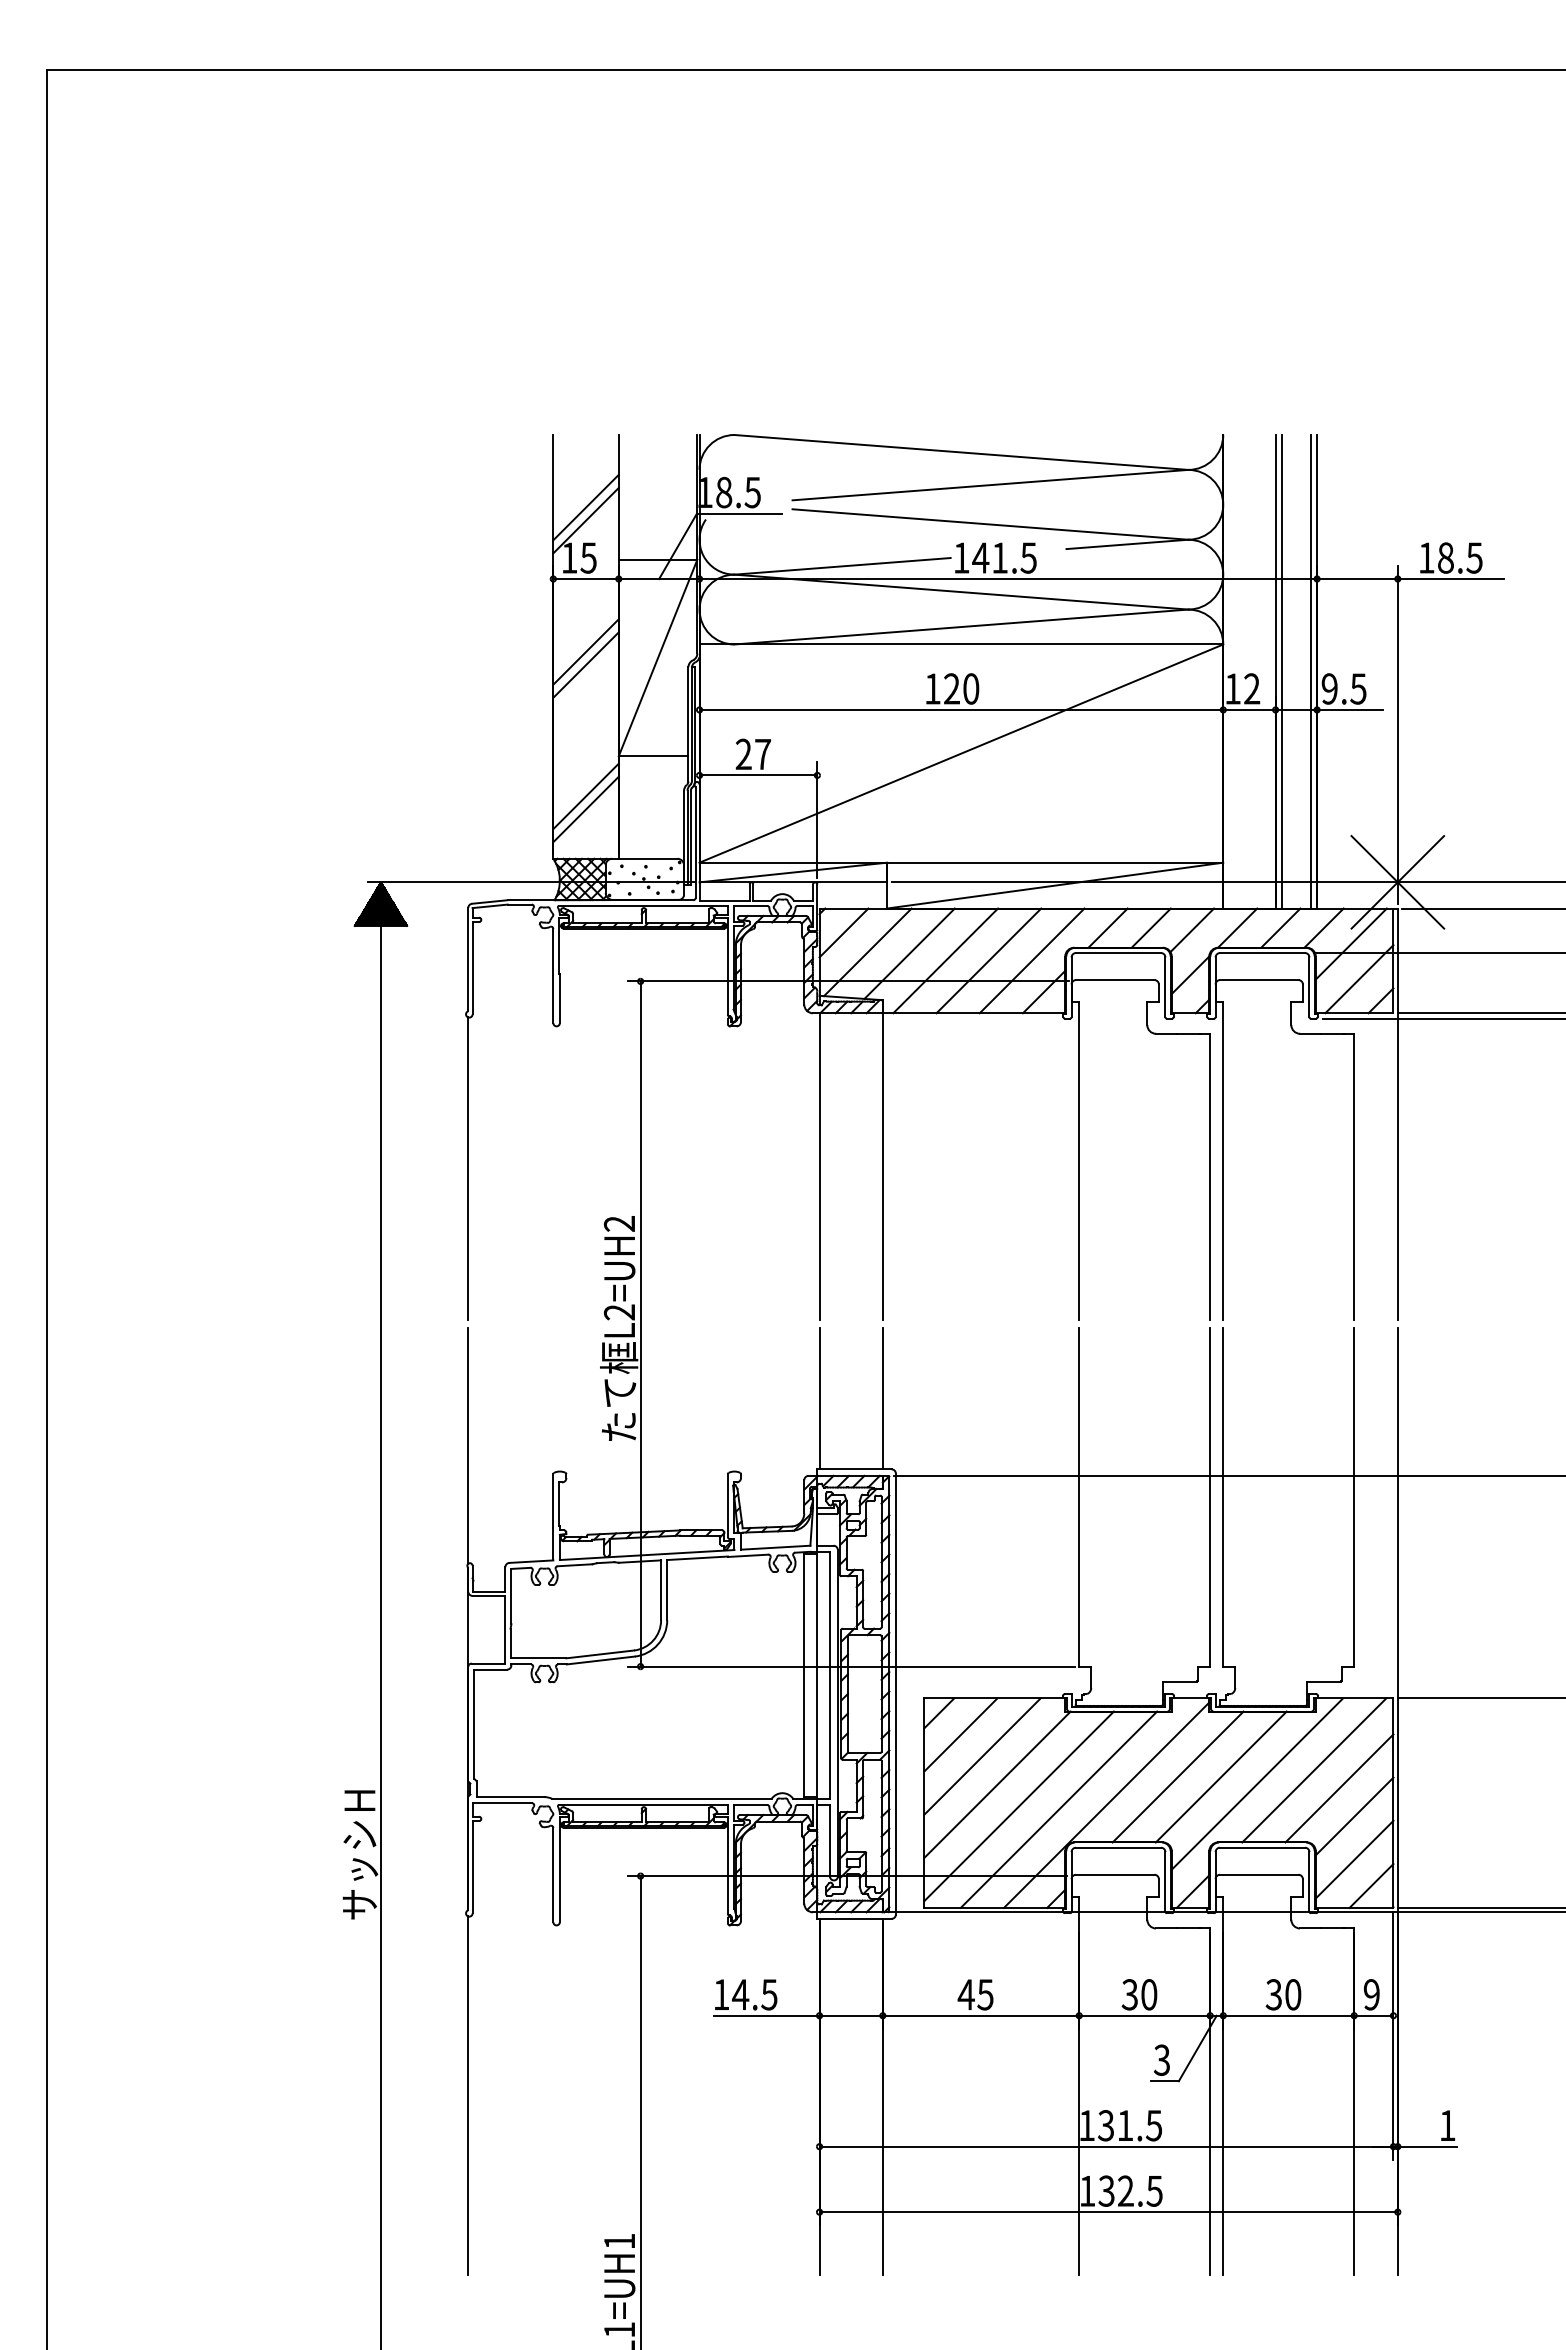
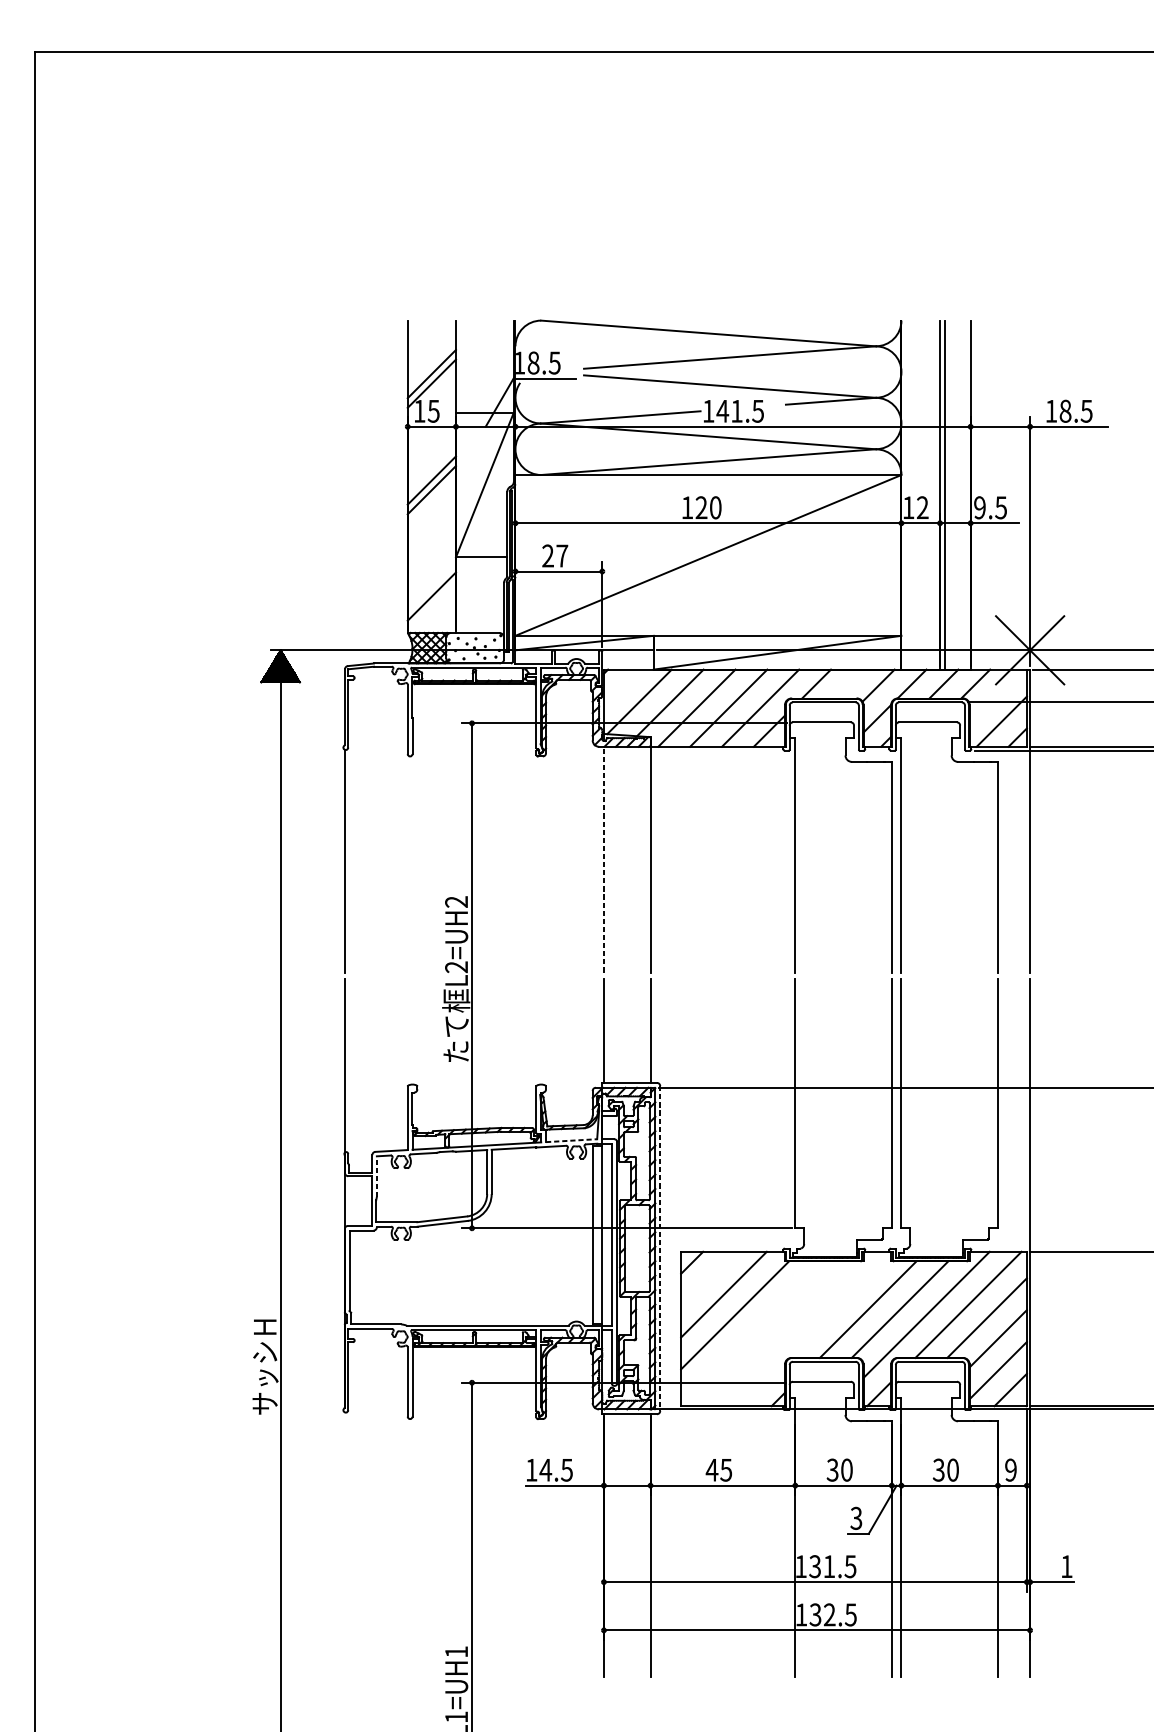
line: (1310, 671) -> (965, 494), removed
line: (585, 796) -> (431, 587), removed
line: (1150, 927) -> (847, 683), removed
line: (843, 932) -> (621, 687), removed
line: (1350, 943) -> (995, 695), removed
line: (819, 1165) -> (603, 858), solid -> dashed
line: (775, 1547) -> (571, 1140), solid -> dashed
line: (511, 1596) -> (376, 1176), solid -> dashed
line: (895, 1694) -> (659, 1248), solid -> dashed
line: (960, 1734) -> (707, 1278), removed
line: (1106, 1804) -> (815, 1329), removed
line: (1018, 1806) -> (750, 1331), removed
line: (1058, 1809) -> (780, 1333), removed
line: (468, 2095) -> (345, 1544), removed

